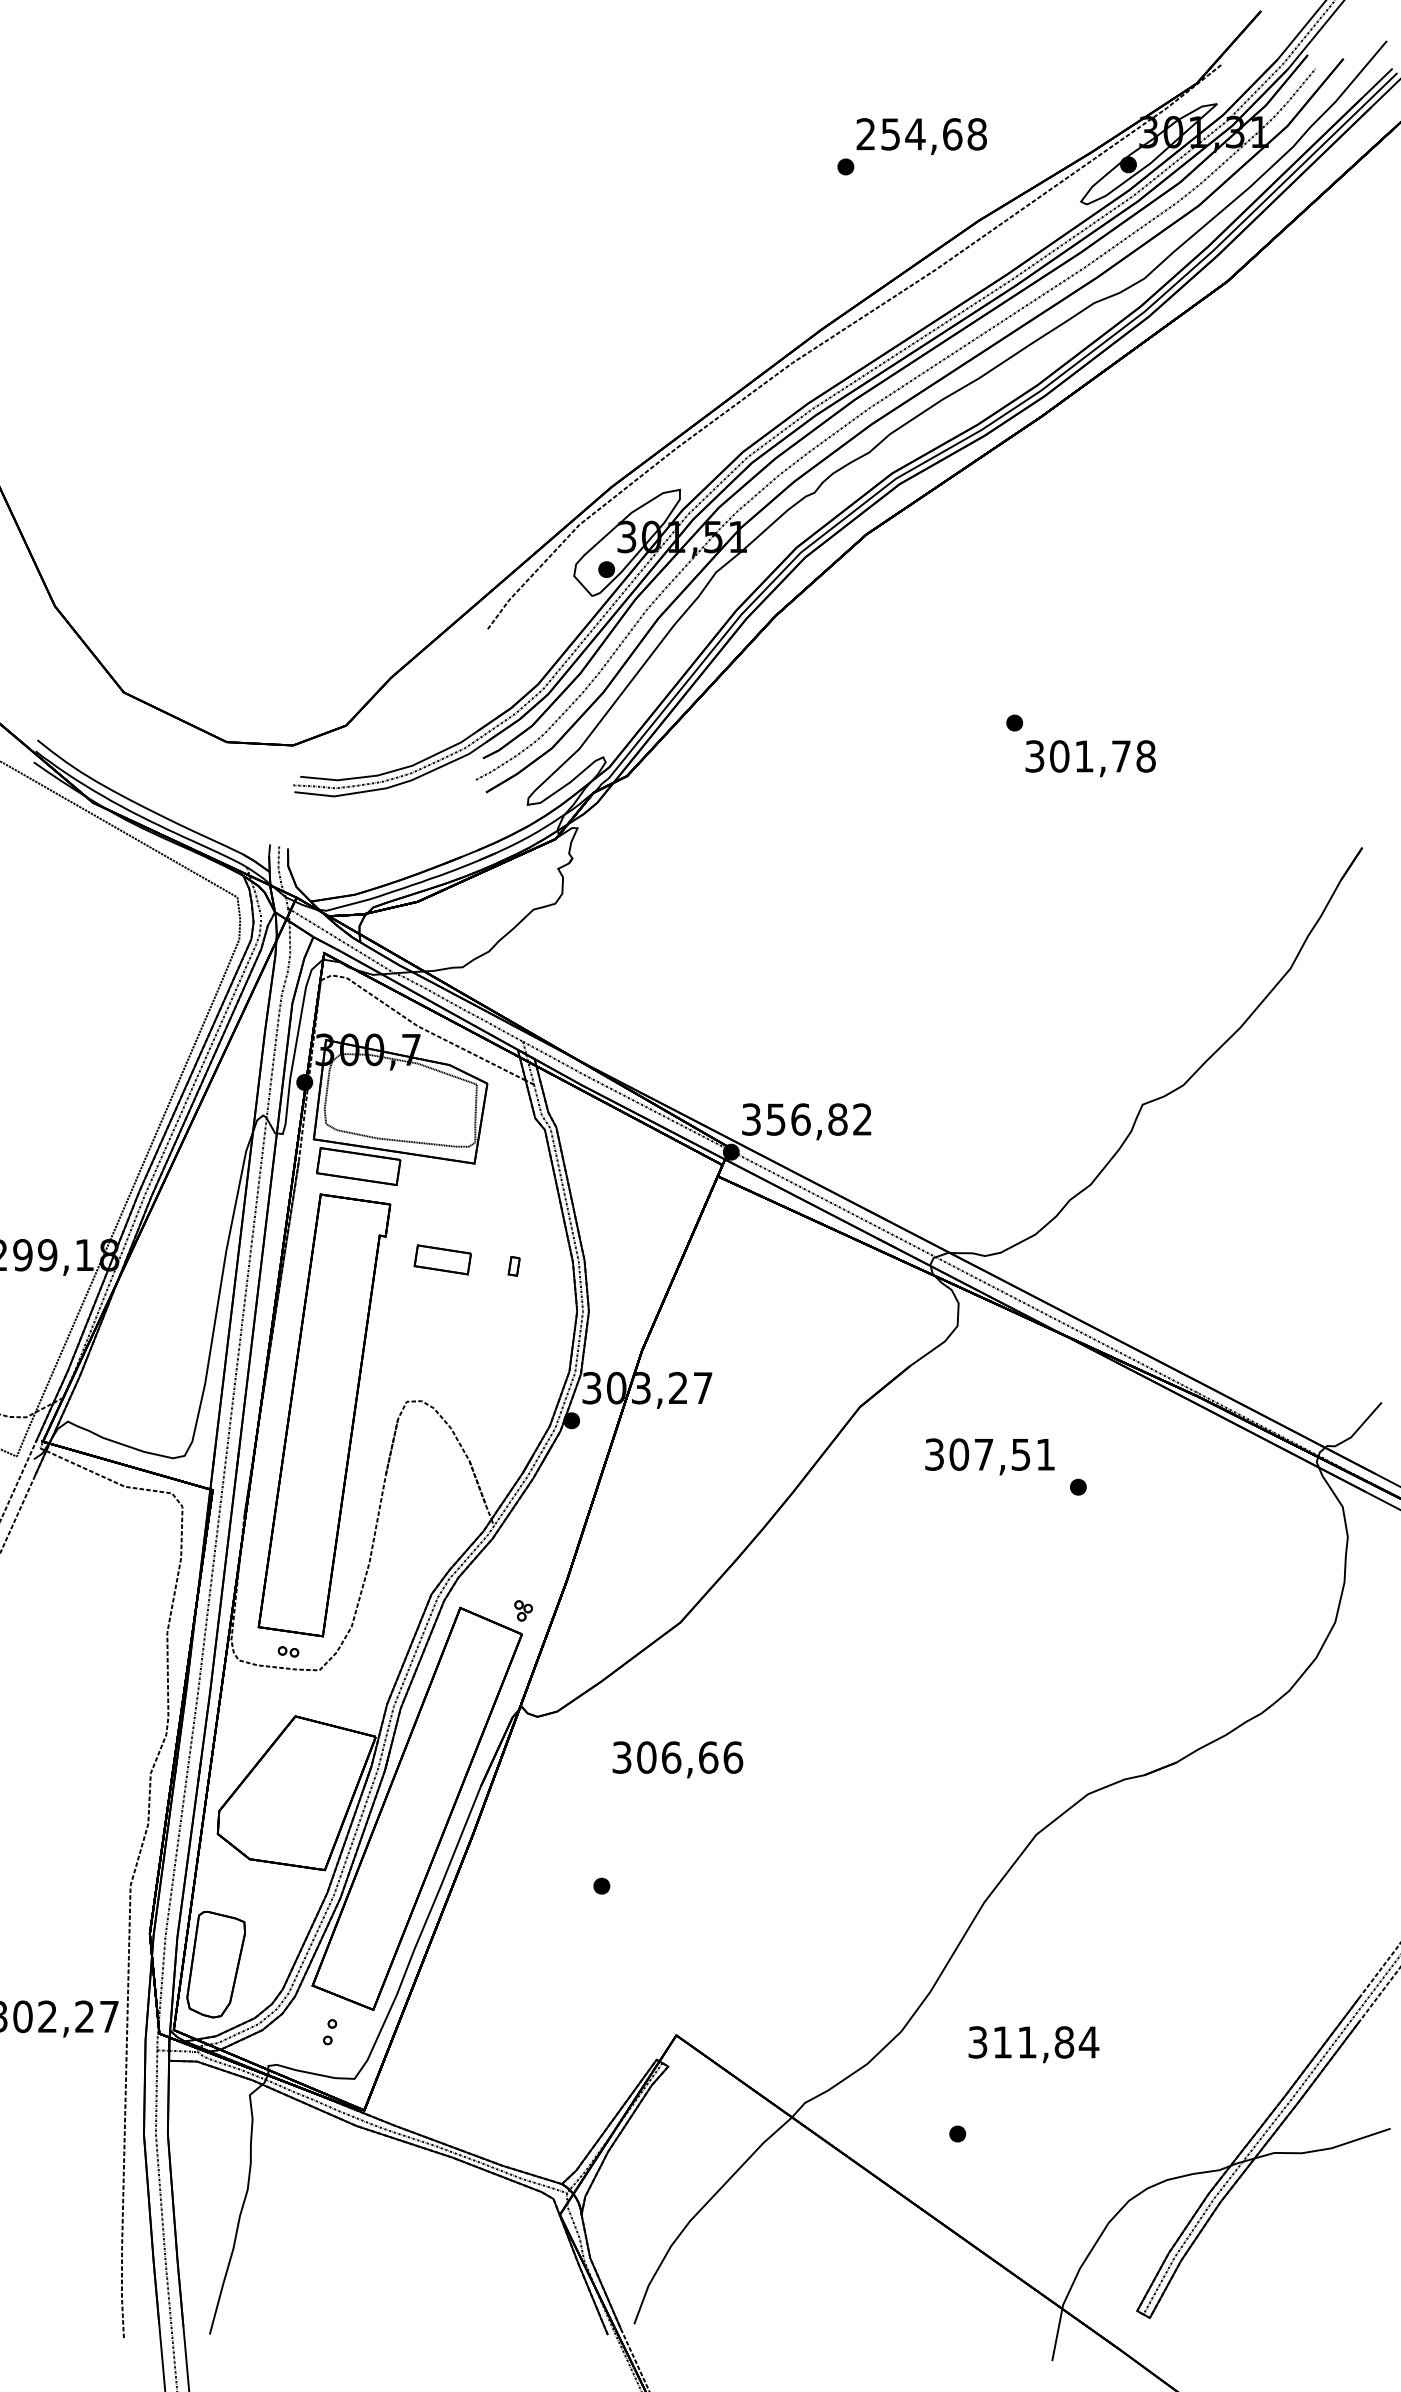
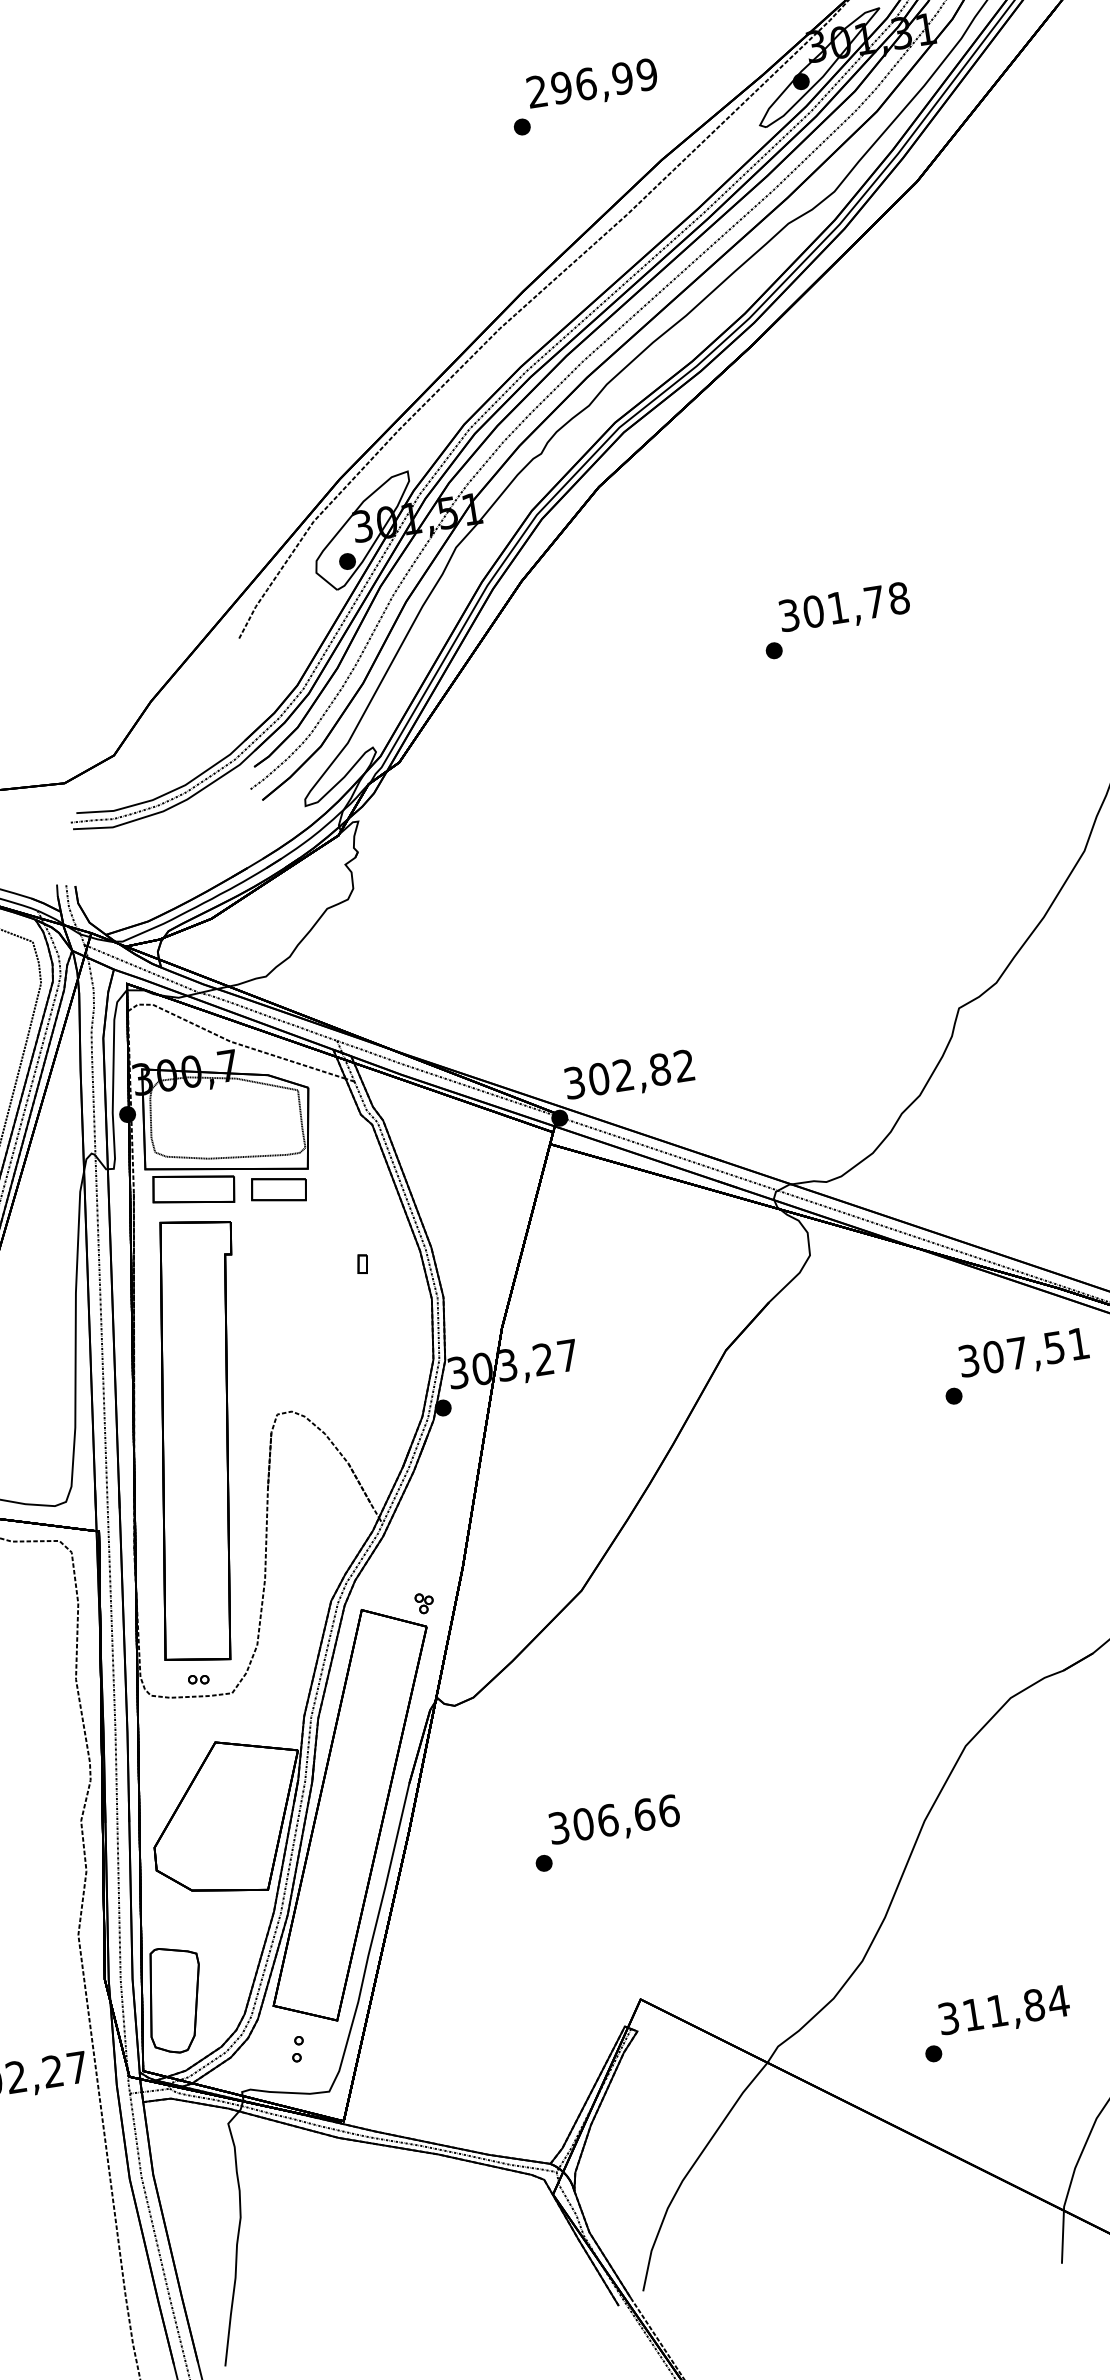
text: (933, 134) -> (603, 81), 254,68 -> 296,99
text: (1090, 758) -> (844, 608), moved
text: (788, 1119) -> (611, 1077), 356,82 -> 302,82
part: (442, 1259) -> (278, 1189), moved
text: (989, 1456) -> (1023, 1354), moved
text: (677, 1759) -> (614, 1821), moved
text: (1033, 2044) -> (1004, 2012), moved

